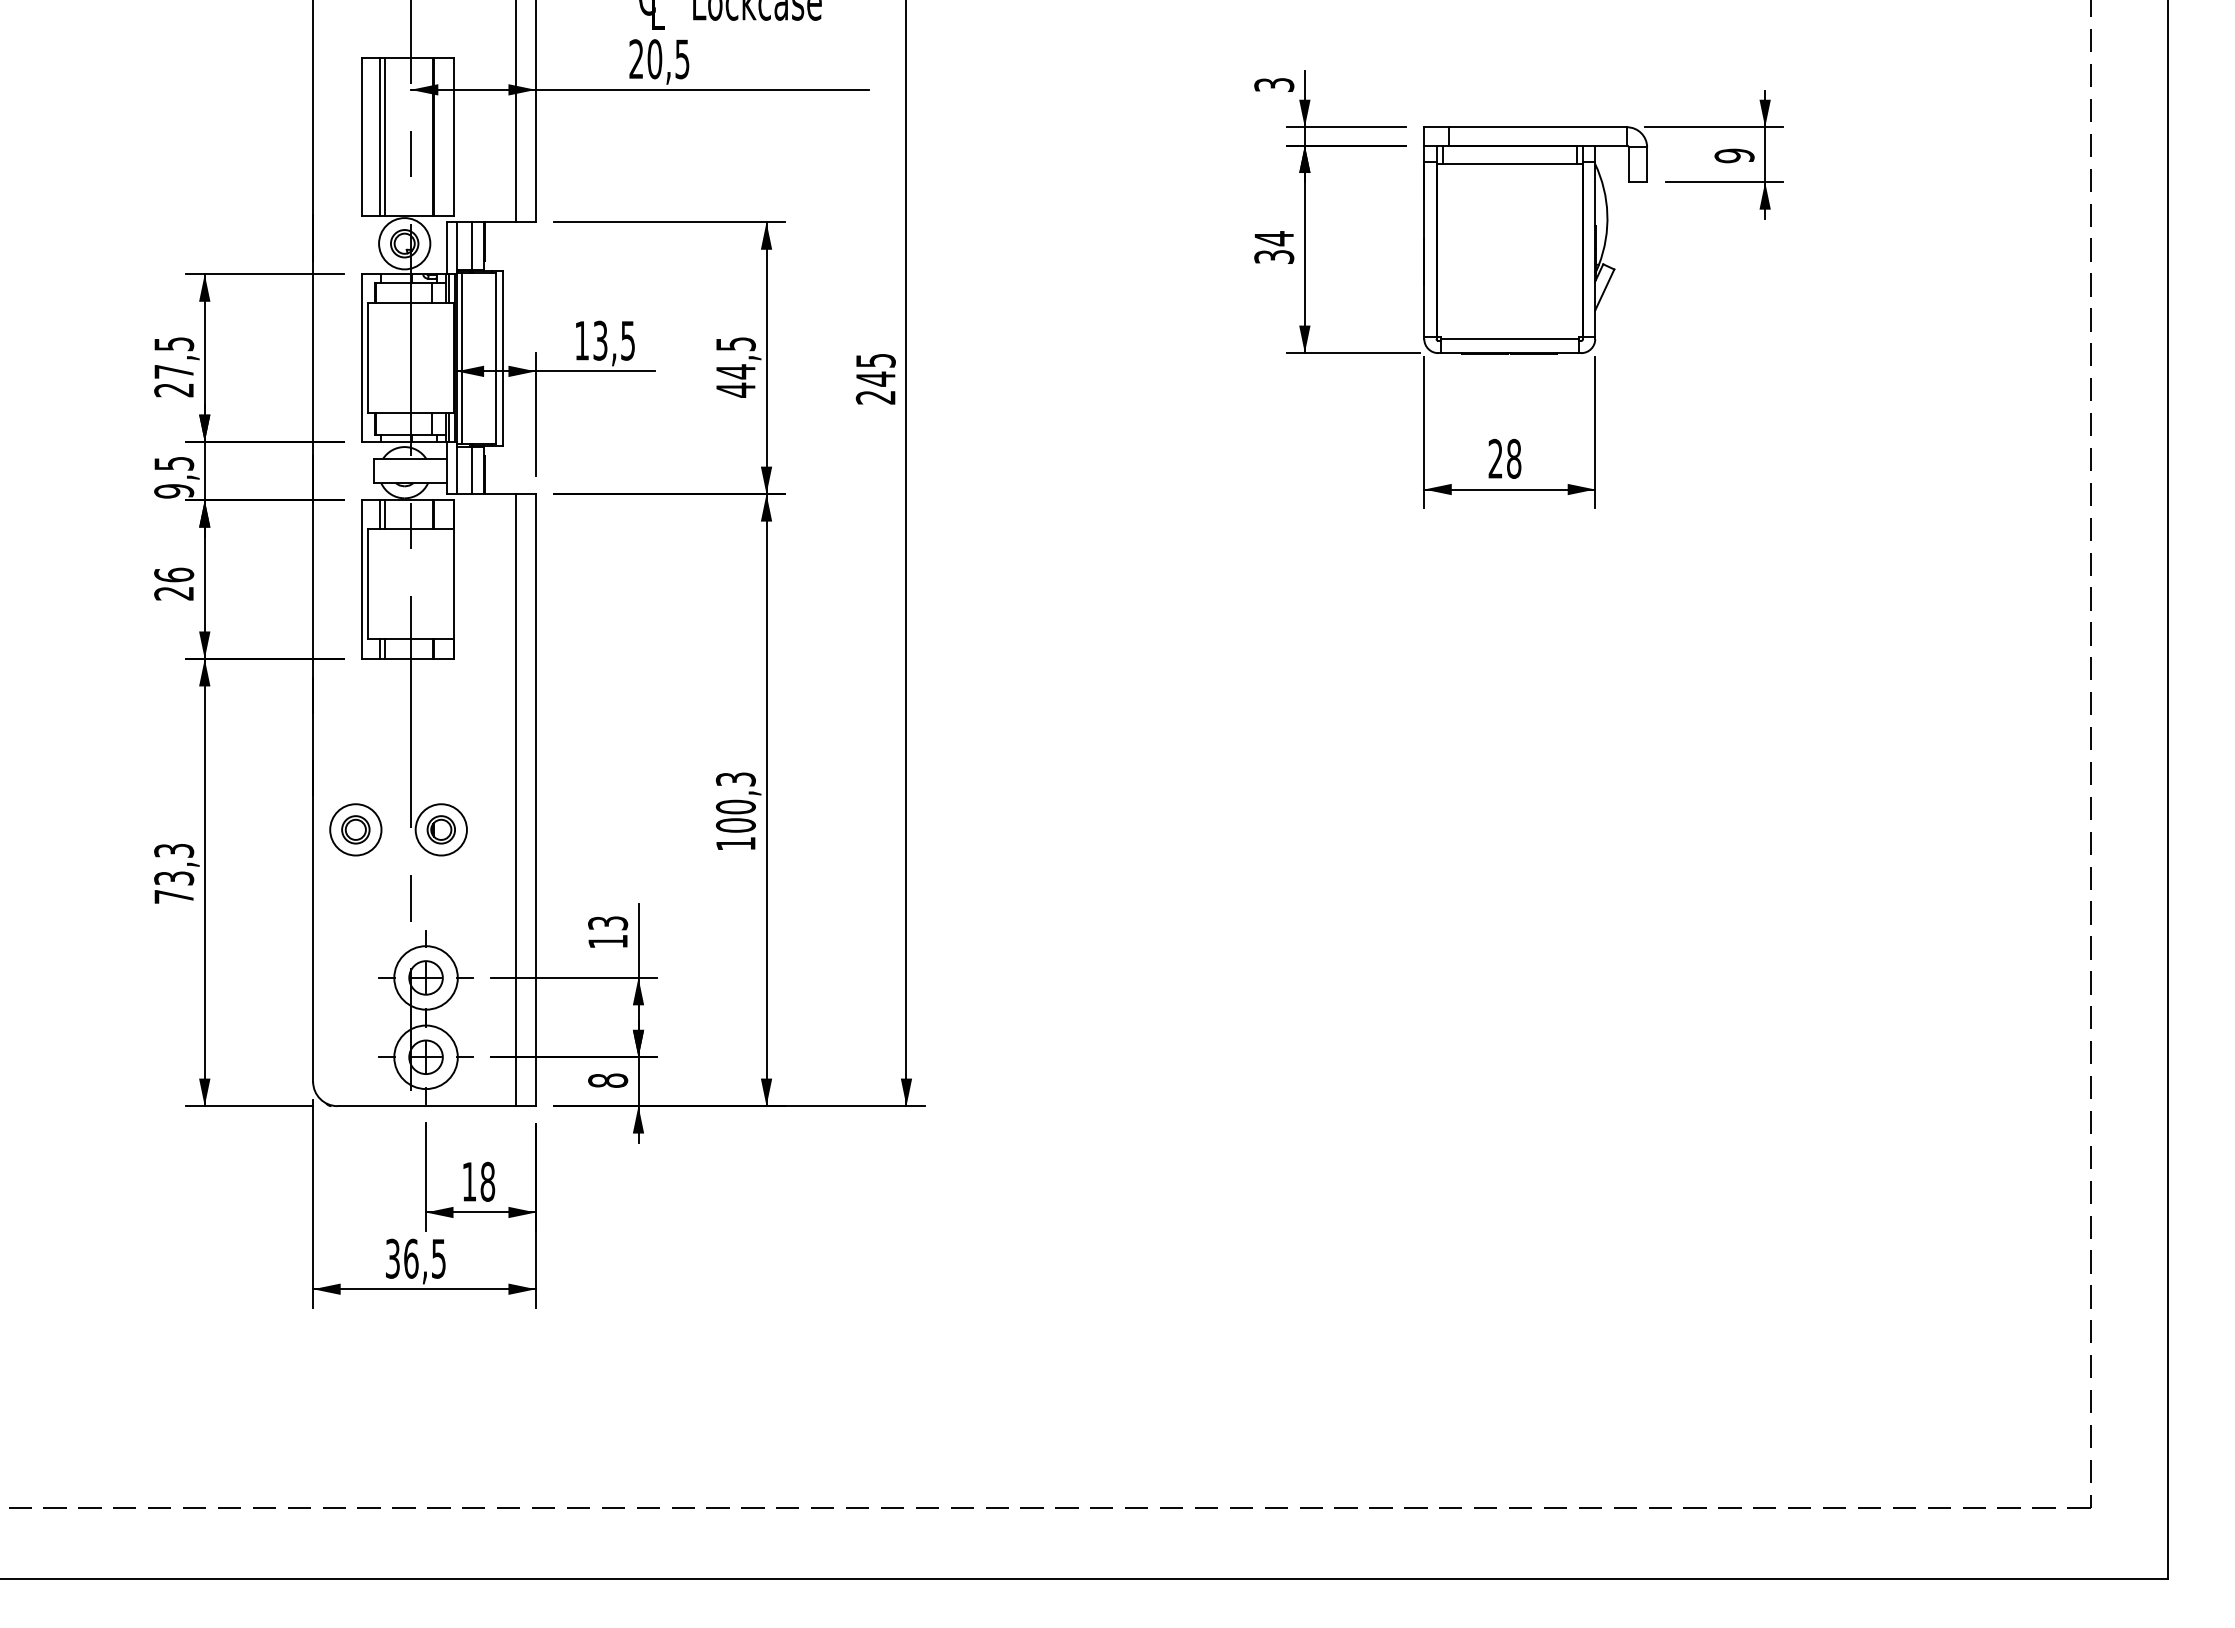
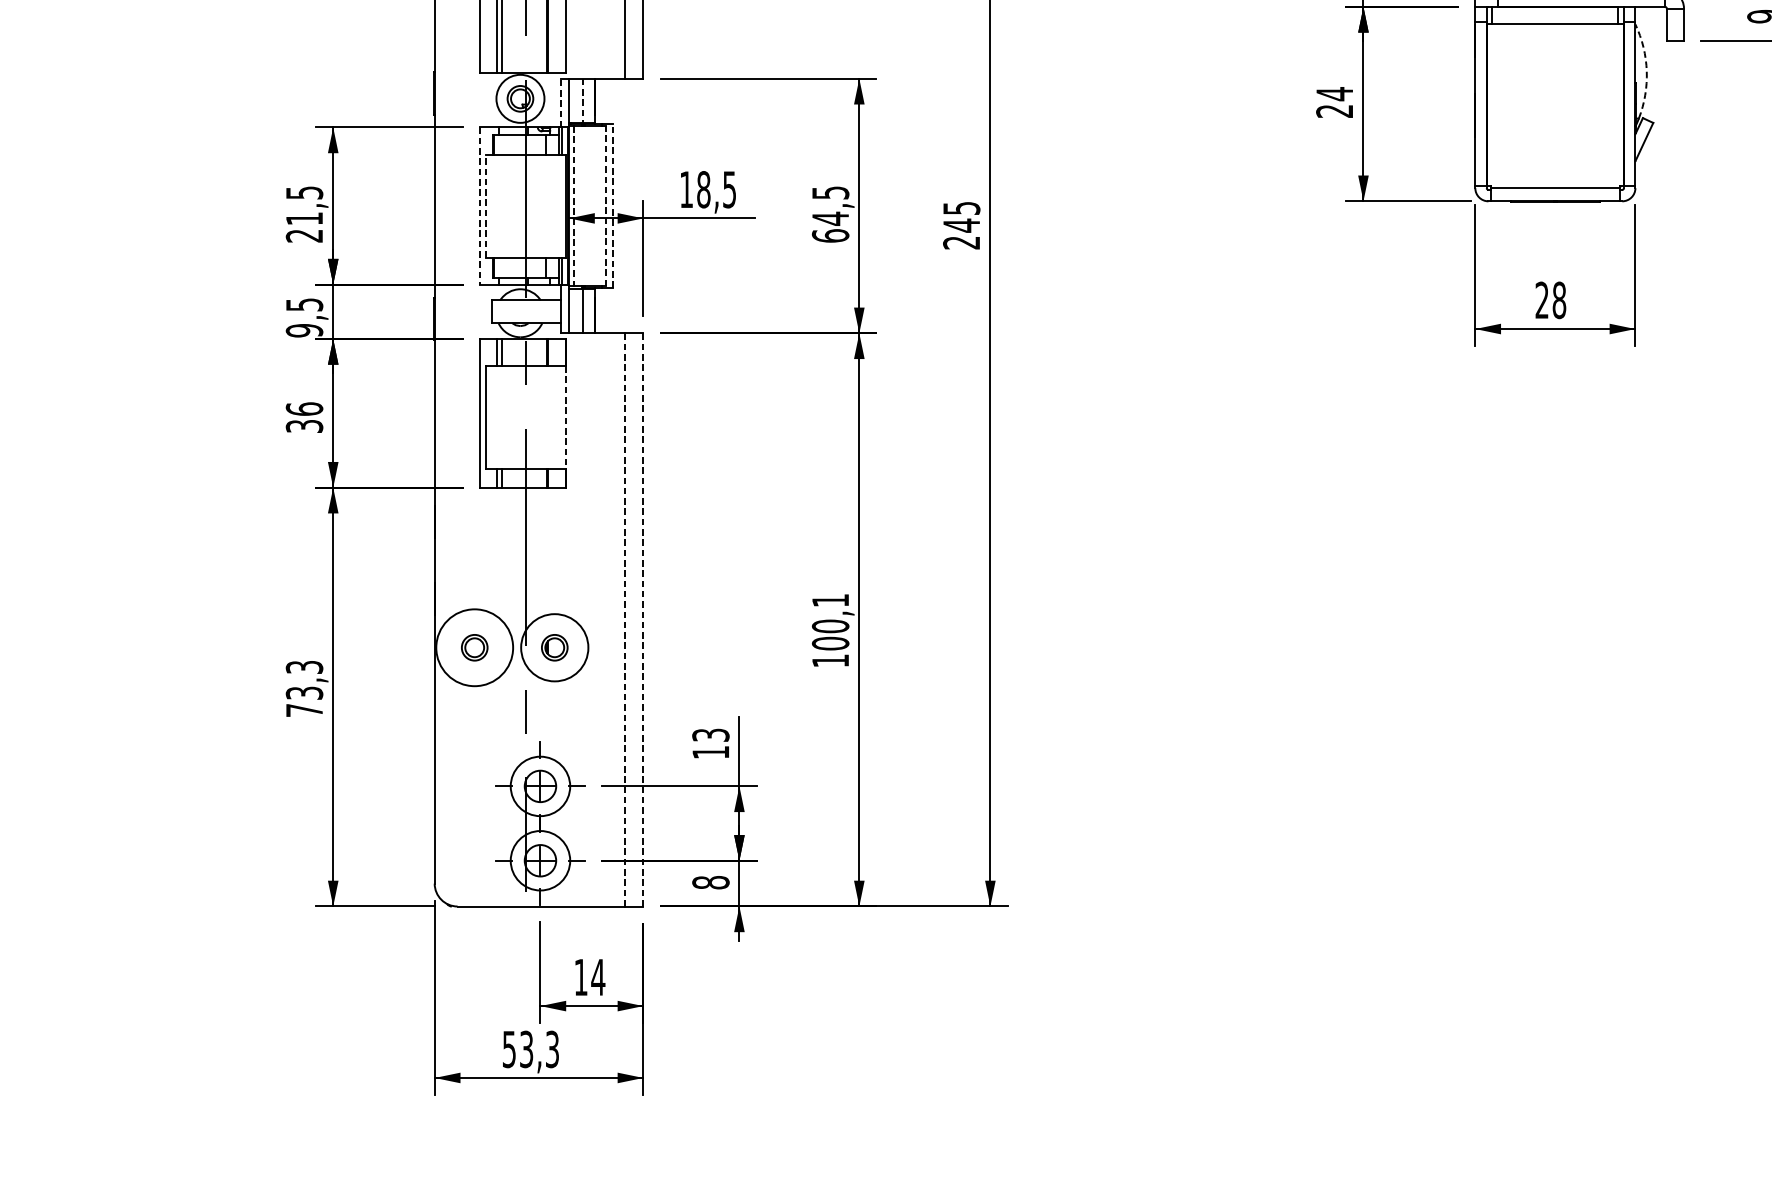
arc: (1607, 214) -> (1646, 71), solid -> dashed
line: (471, 246) -> (583, 101), solid -> dashed
line: (447, 248) -> (560, 103), solid -> dashed
text: (1274, 257) -> (1335, 111), 34 -> 24
text: (600, 340) -> (703, 189), 13,5 -> 18,5
line: (496, 357) -> (606, 205), solid -> dashed
line: (503, 357) -> (612, 205), solid -> dashed
line: (361, 358) -> (480, 206), solid -> dashed
line: (368, 358) -> (486, 206), solid -> dashed
line: (461, 358) -> (573, 206), solid -> dashed
text: (173, 371) -> (303, 218), 27,5 -> 21,5
text: (735, 389) -> (830, 235), 44,5 -> 64,5
line: (453, 584) -> (566, 417), solid -> dashed
text: (174, 593) -> (304, 426), 26 -> 36
text: (735, 779) -> (830, 600), 100,3 -> 100,1
line: (515, 799) -> (624, 619), solid -> dashed
line: (535, 799) -> (642, 619), solid -> dashed
circle: (355, 829) -> (474, 647), size x1.6
circle: (440, 829) -> (553, 647), size x1.4
text: (487, 1181) -> (598, 977), 18 -> 14
text: (415, 1258) -> (530, 1049), 36,5 -> 53,3

